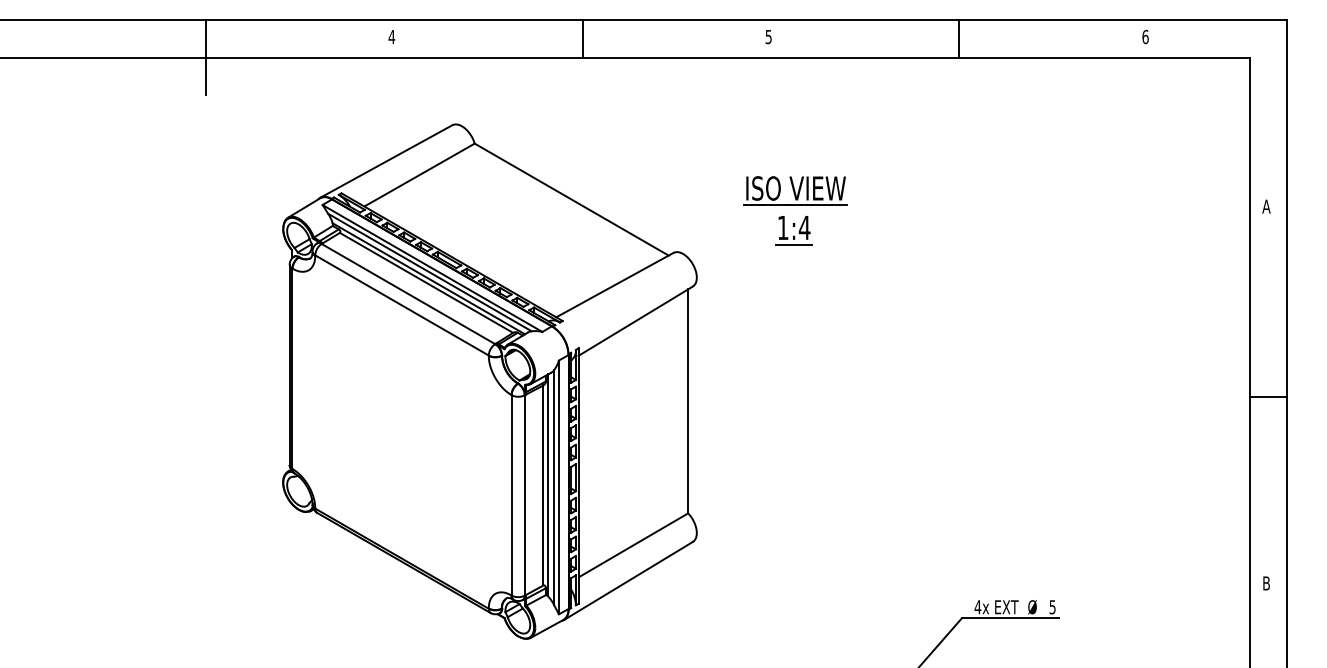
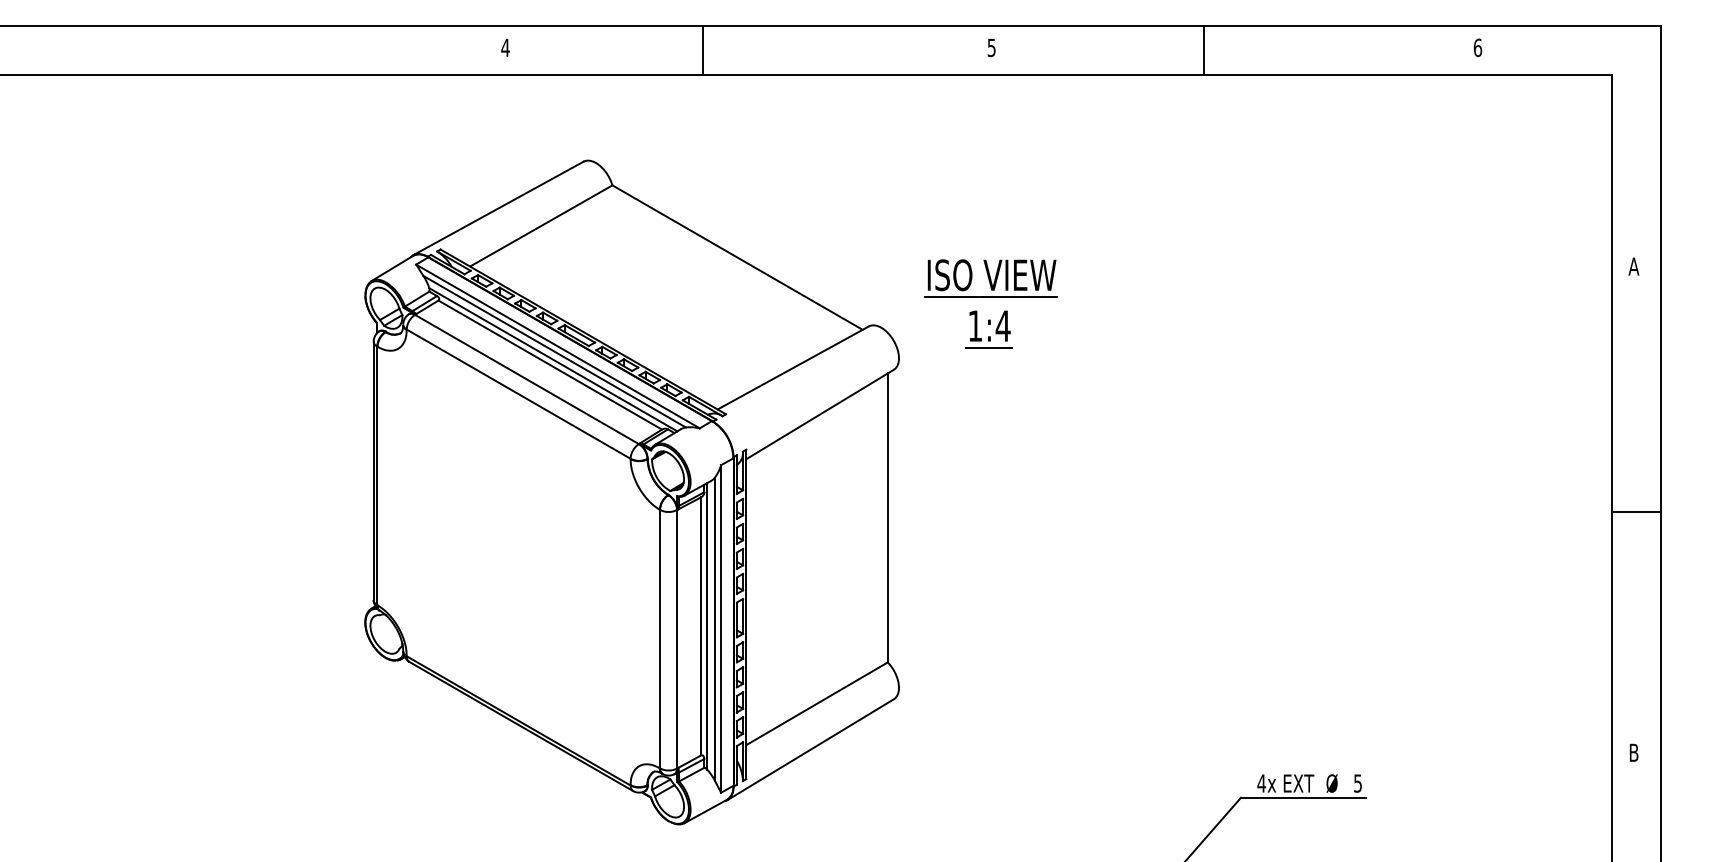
line: (582, 38) -> (702, 49), moved
line: (959, 38) -> (1203, 49), moved
line: (205, 57) -> (265, 74), removed
part: (794, 210) -> (990, 303), moved

